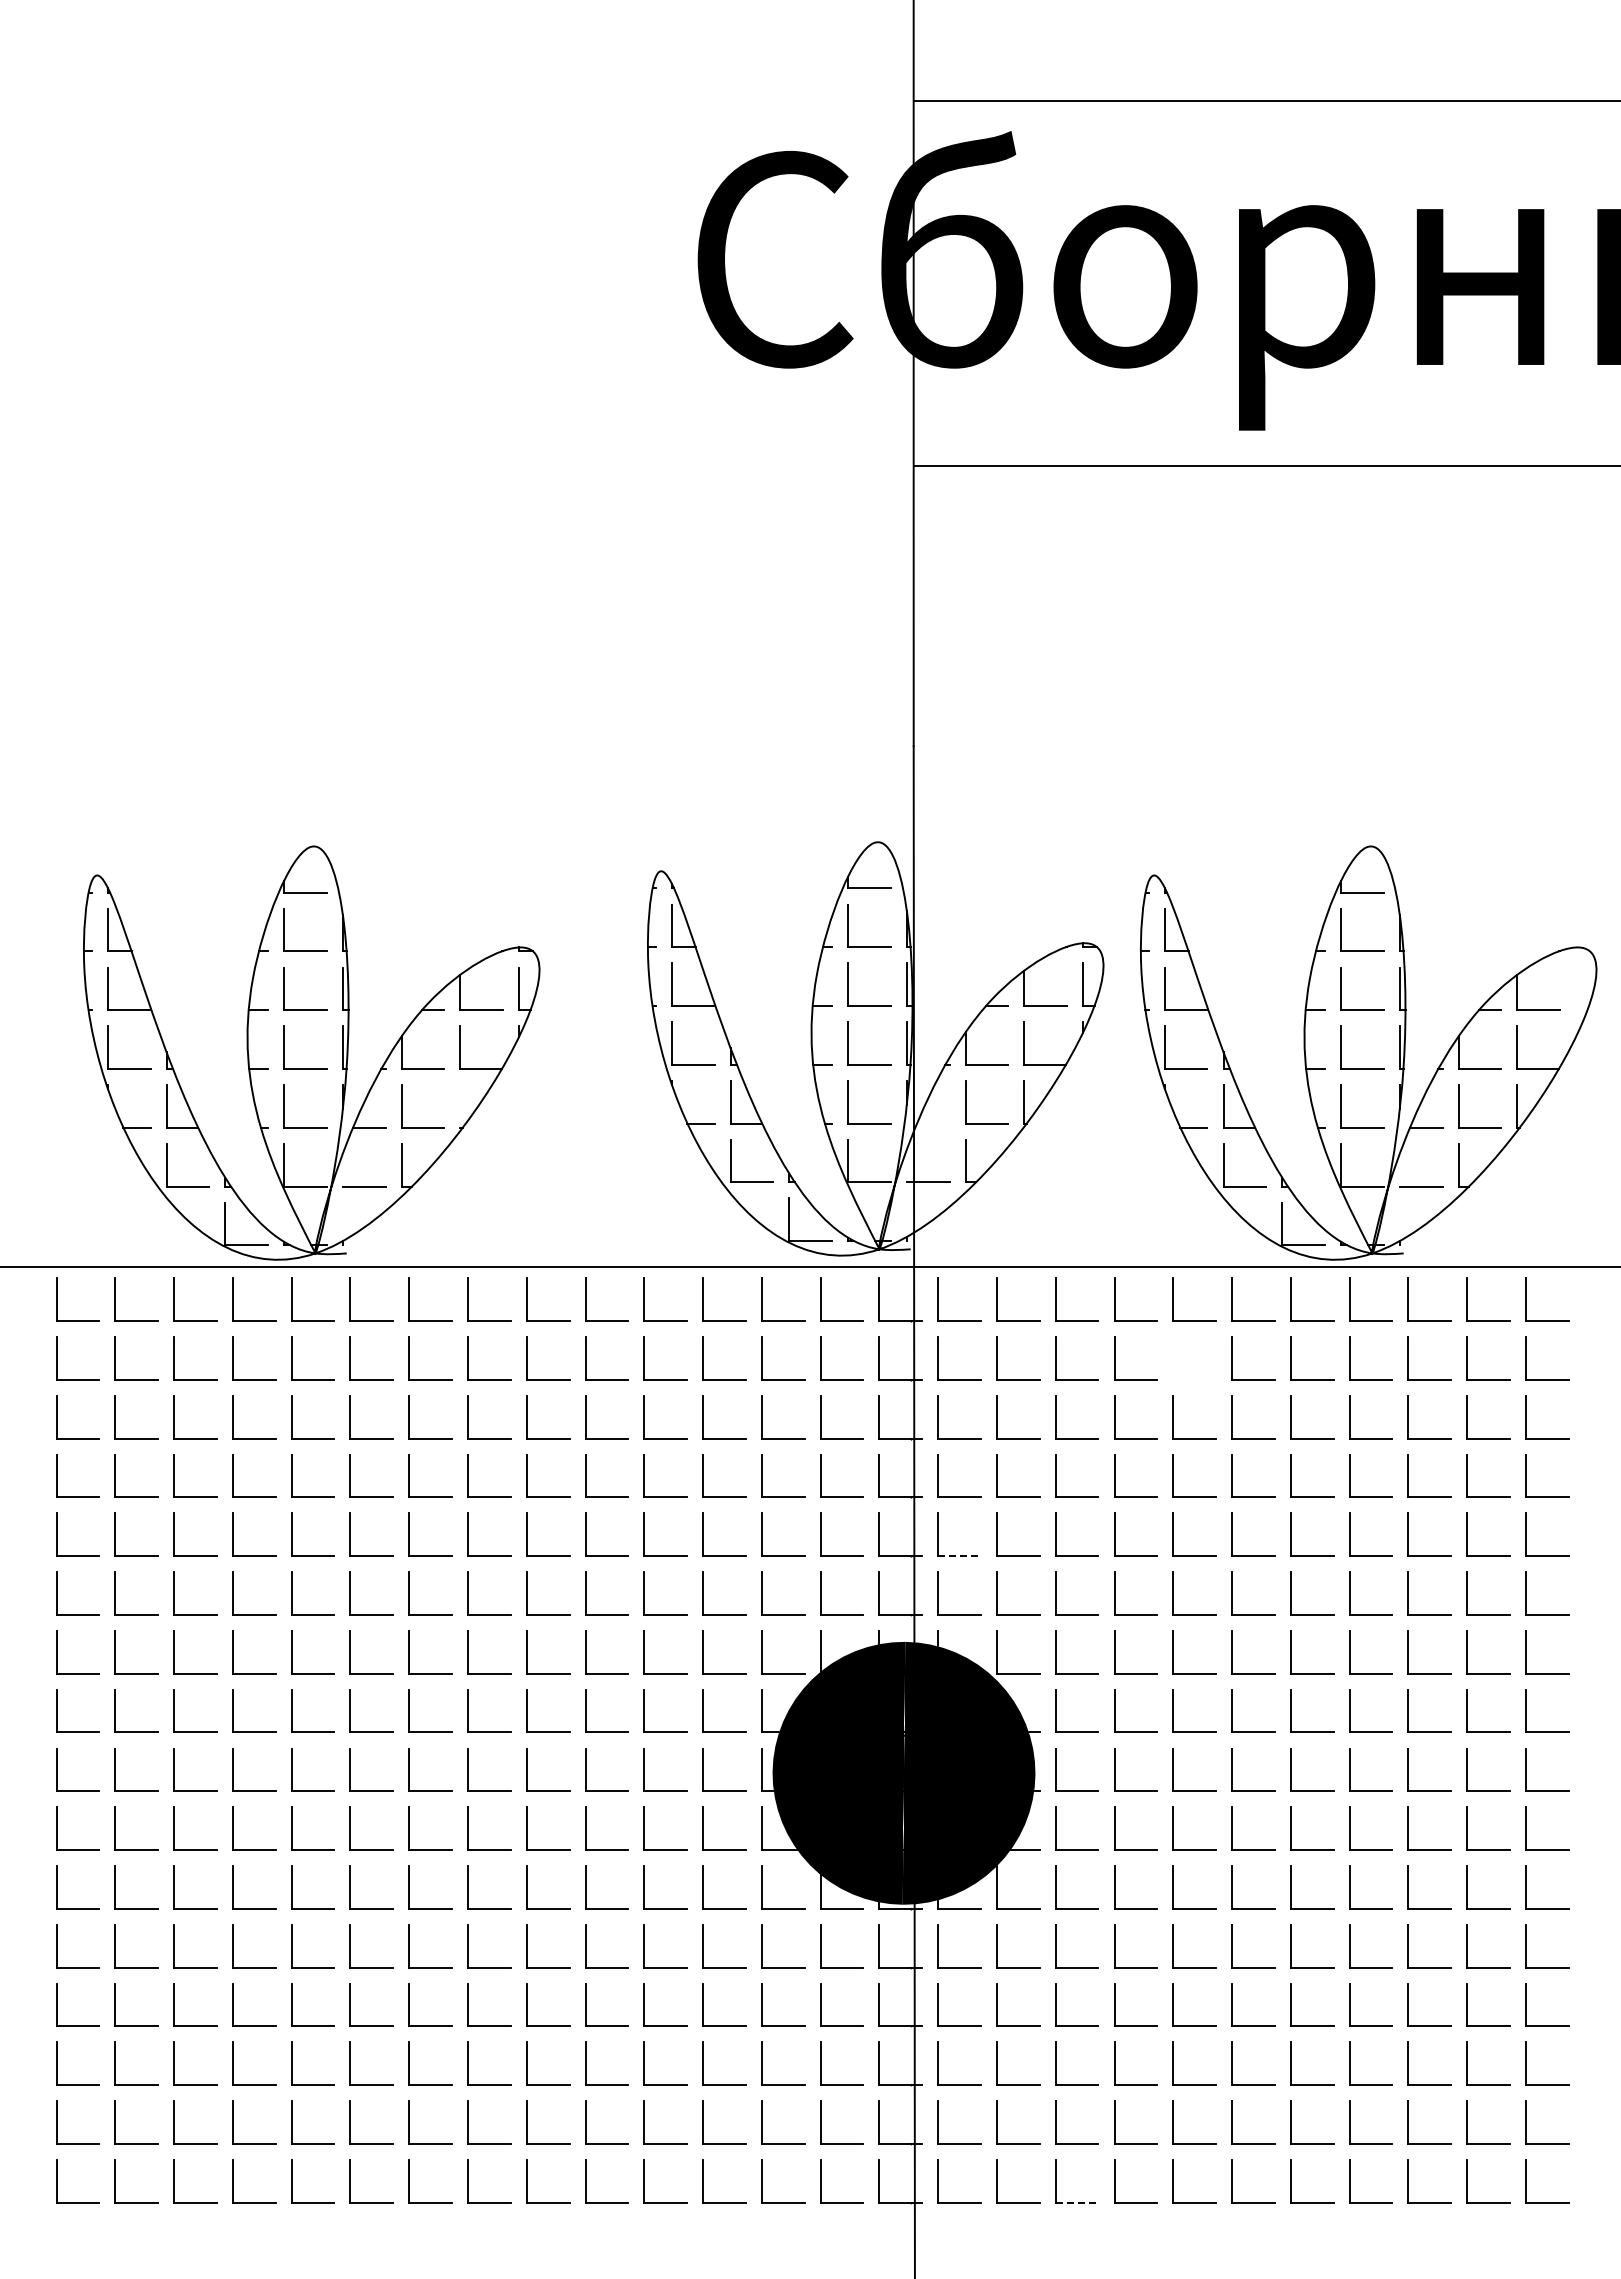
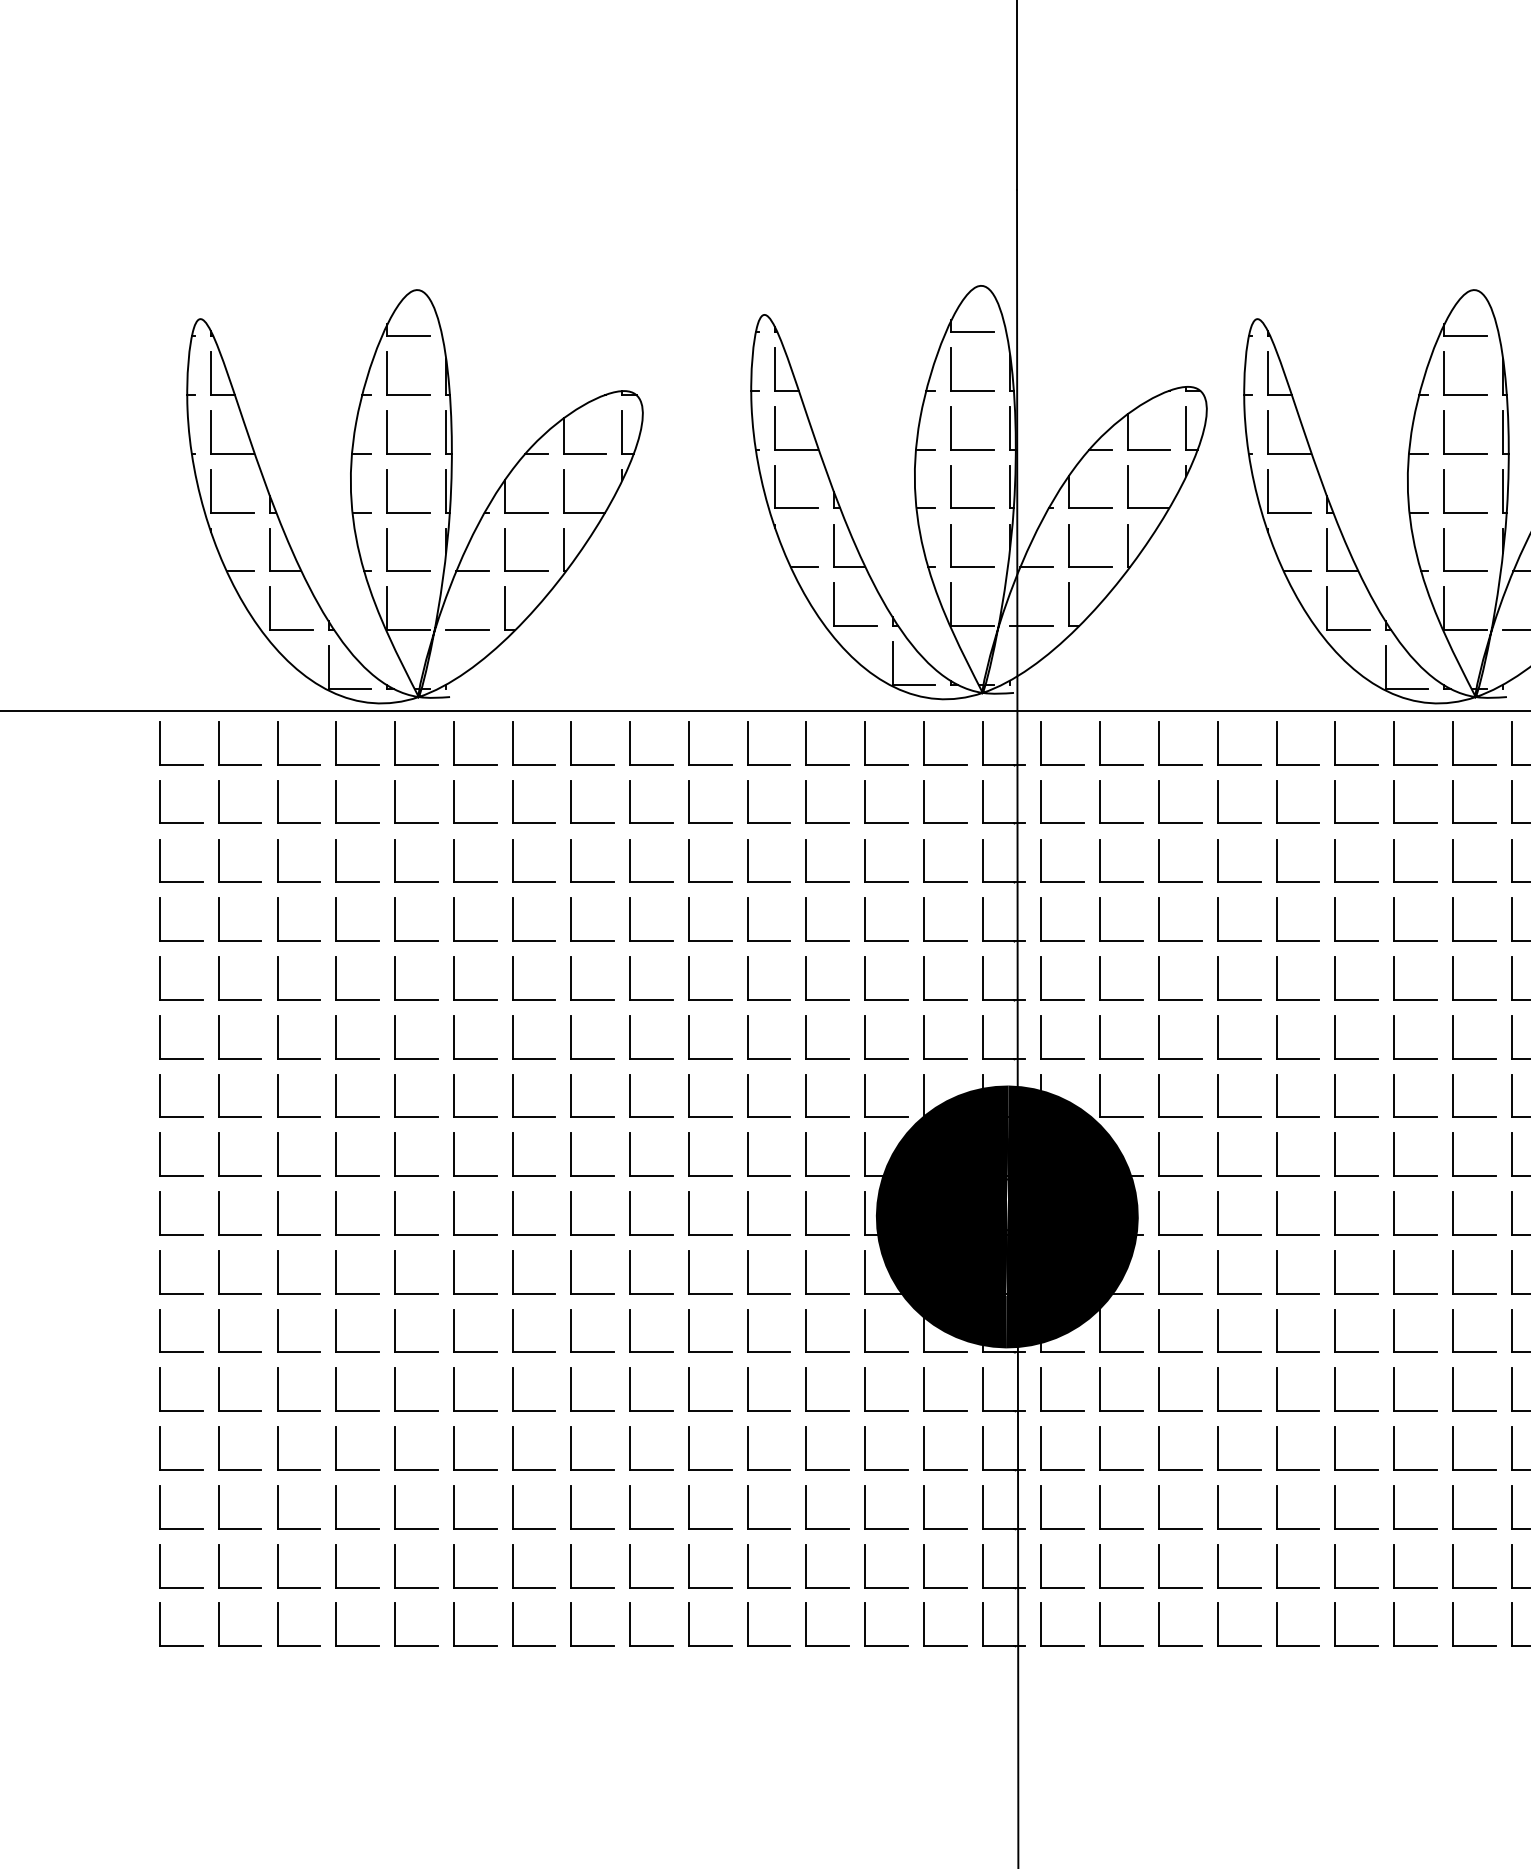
line: (460, 1106) -> (563, 550), added
line: (932, 1123) -> (1035, 567), added
part: (1173, 1358) -> (1276, 802), added
line: (960, 1556) -> (1063, 1000), dashed -> solid
line: (1077, 2202) -> (1180, 1646), dashed -> solid

